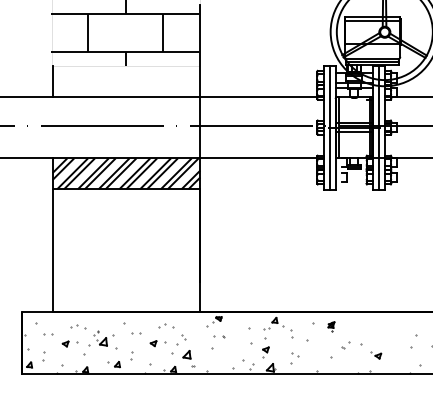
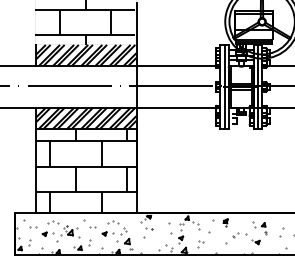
hatch: (125, 80) -> (85, 54), added
hatch: (125, 250) -> (85, 170), added
part: (380, 335) -> (259, 228), added

